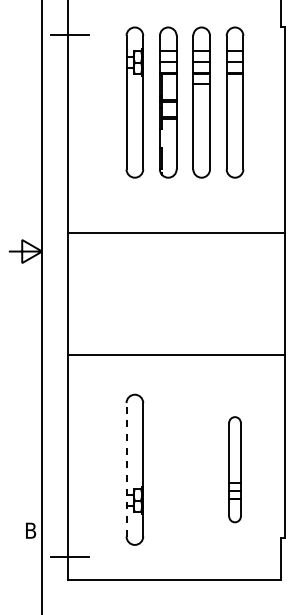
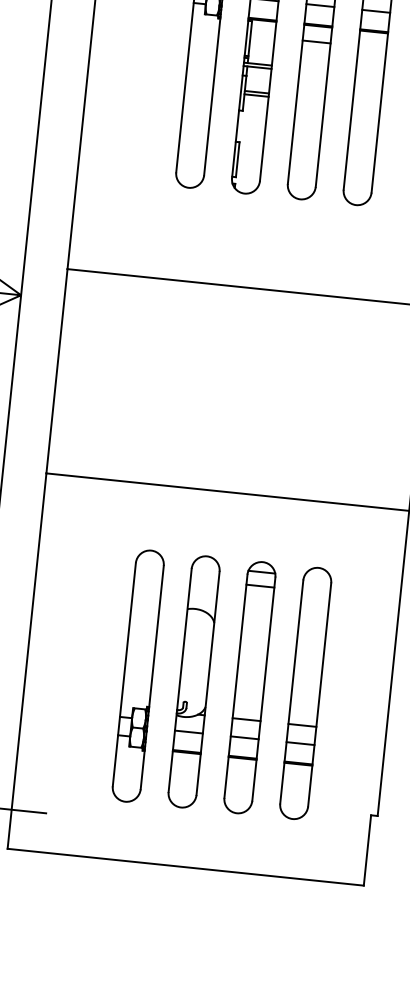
line: (126, 469) -> (124, 674), dashed -> solid
part: (168, 469) -> (194, 681), added
part: (201, 469) -> (249, 687), added
part: (234, 469) -> (304, 692), size x1.43

